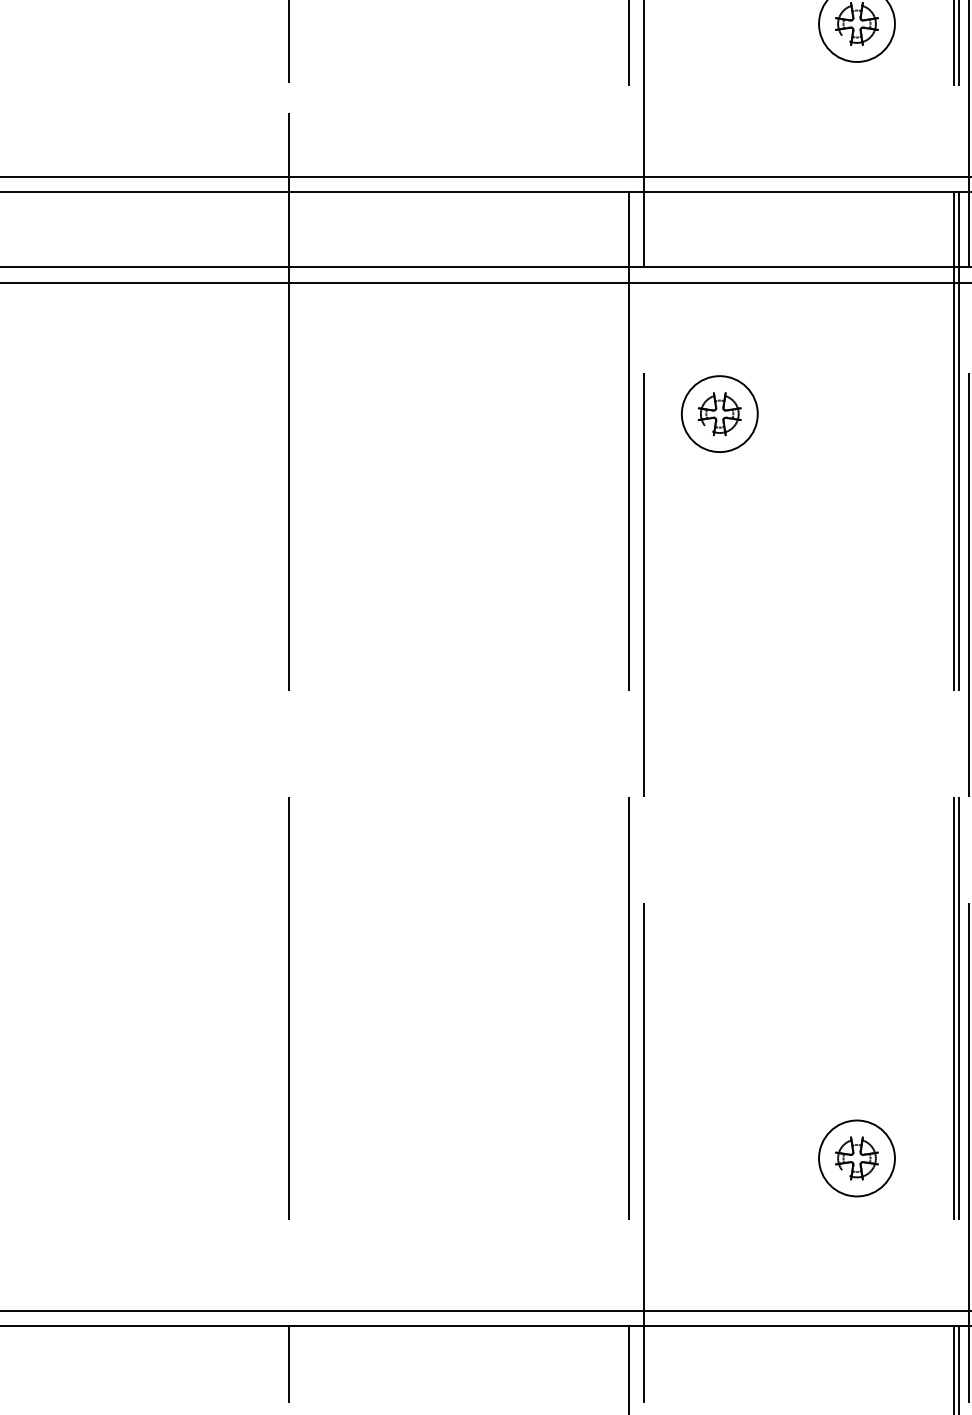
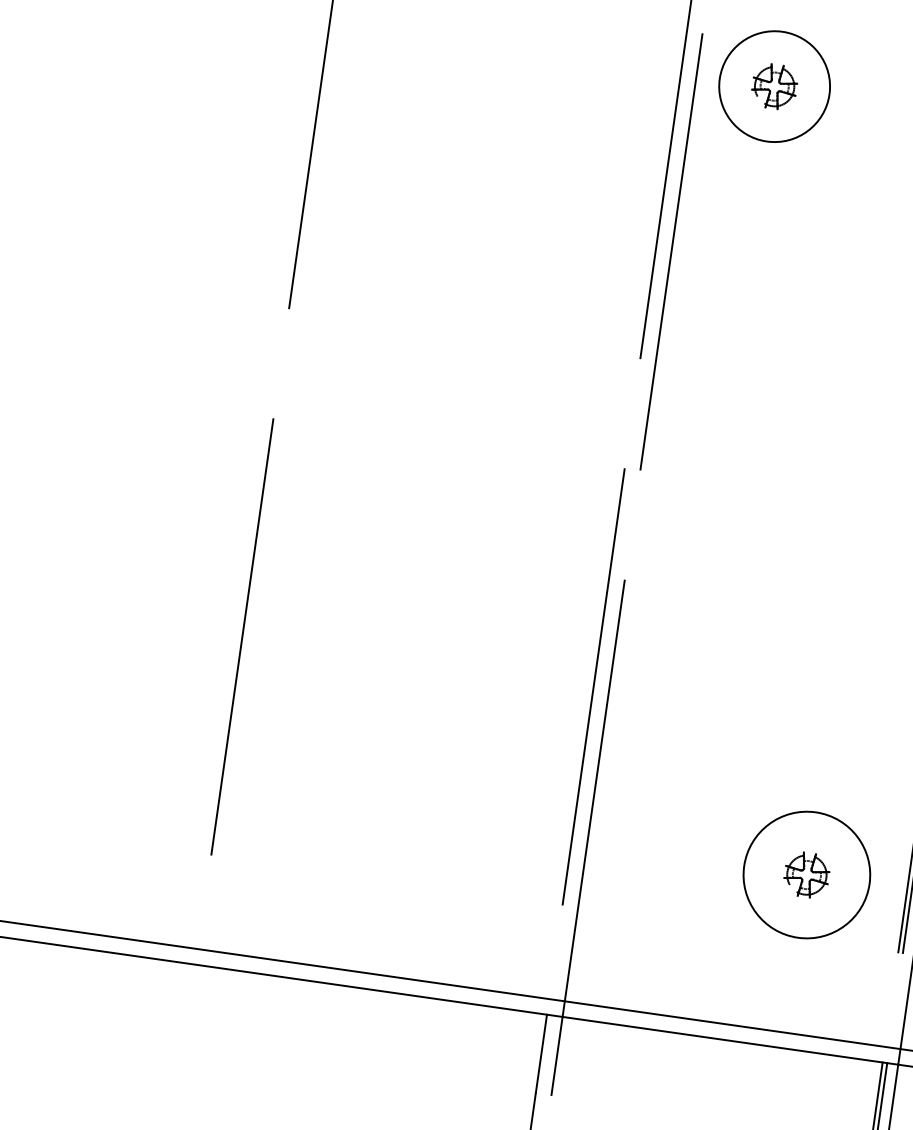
circle: (719, 414) -> (774, 86), size x1.4
circle: (856, 1158) -> (806, 875), size x1.6
line: (288, 1363) -> (190, 1003), removed

